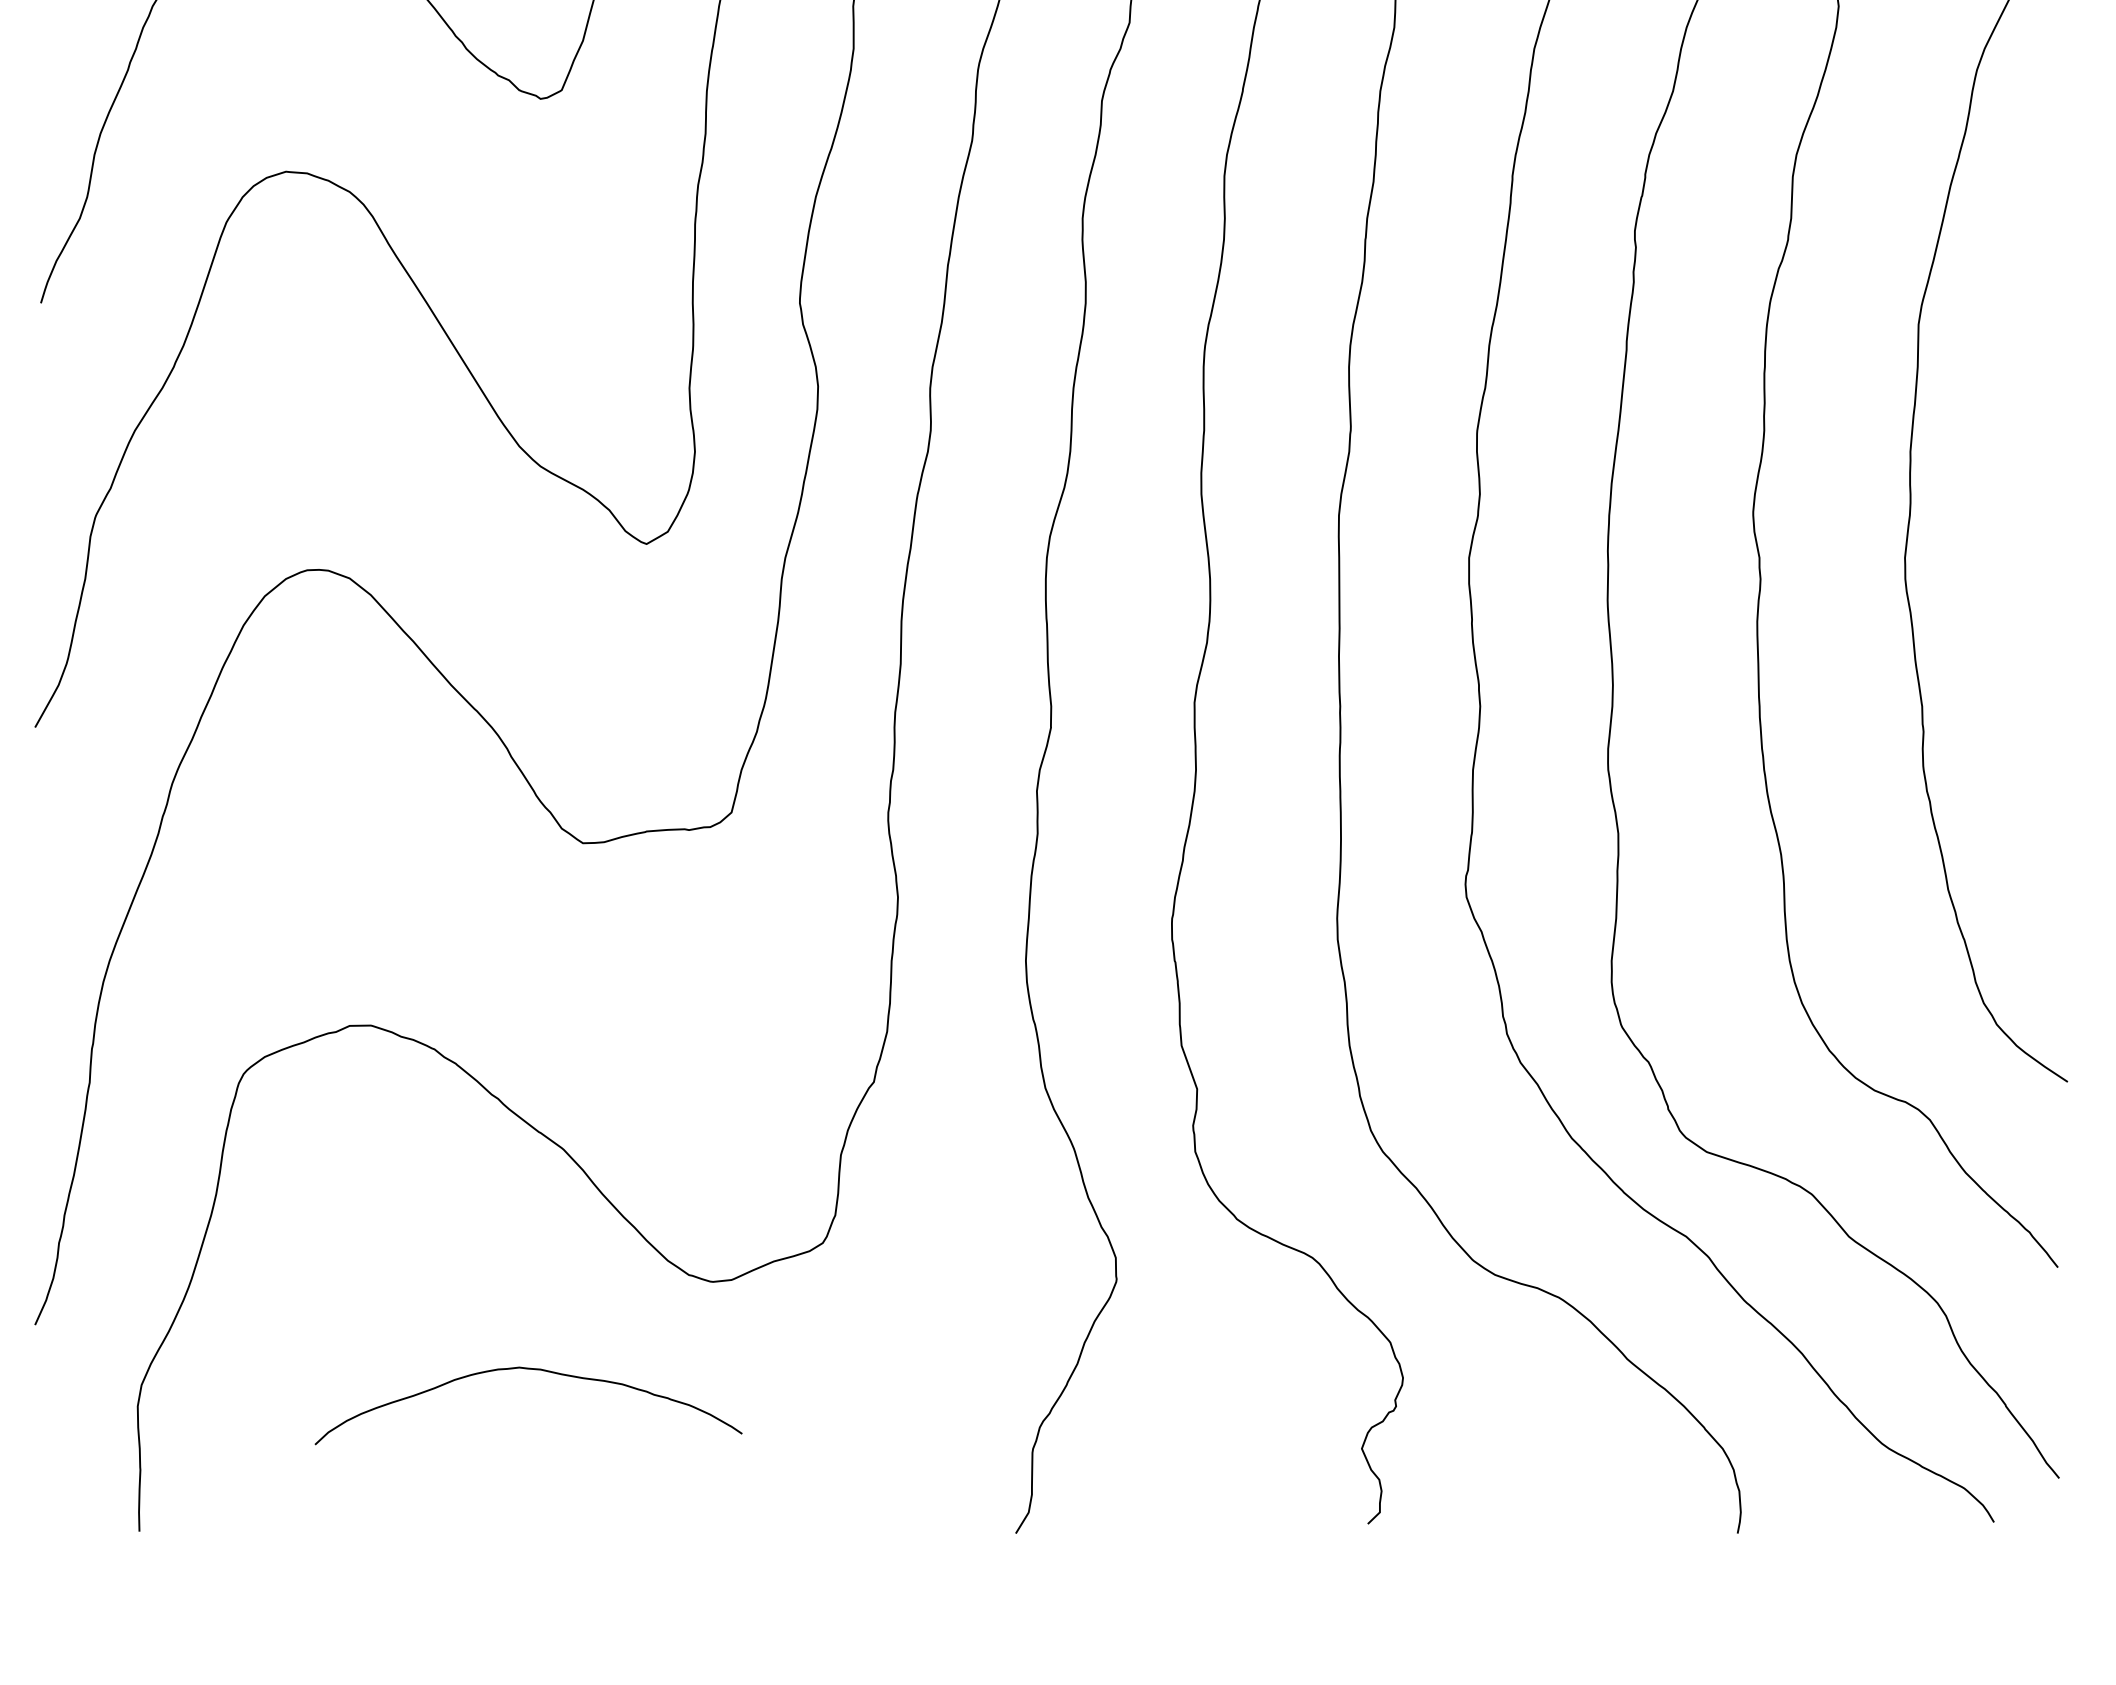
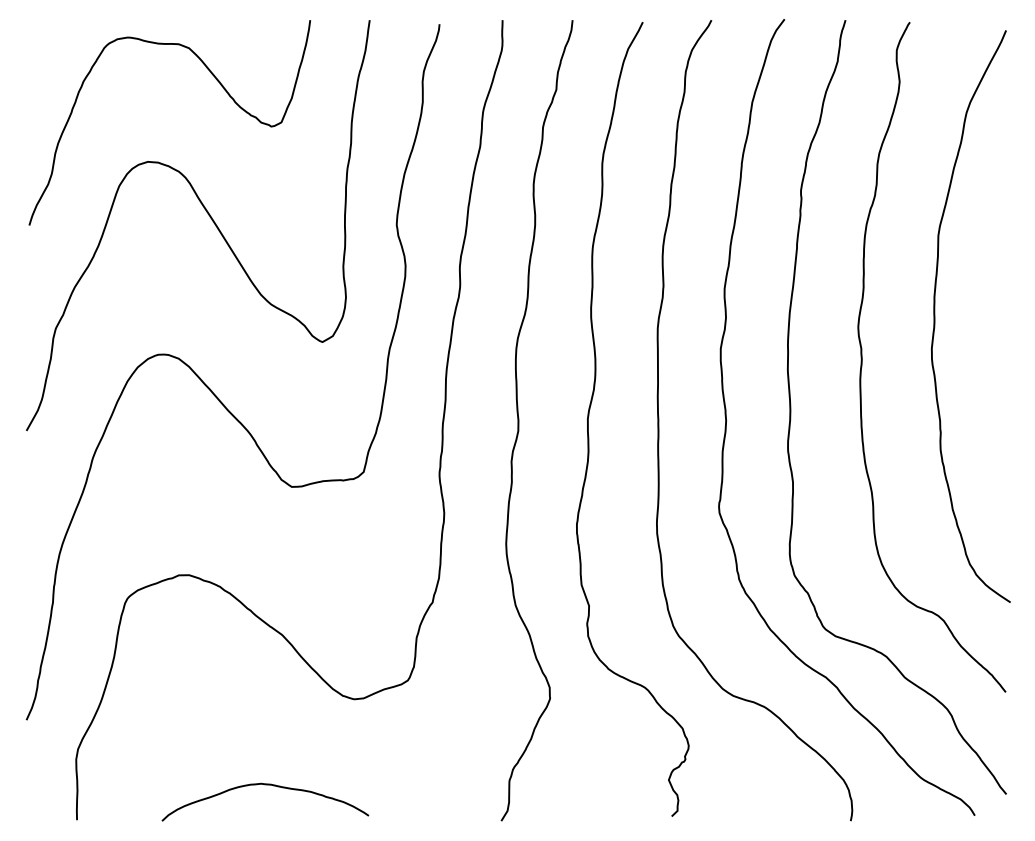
curve: (528, 1371) -> (265, 785), moved

